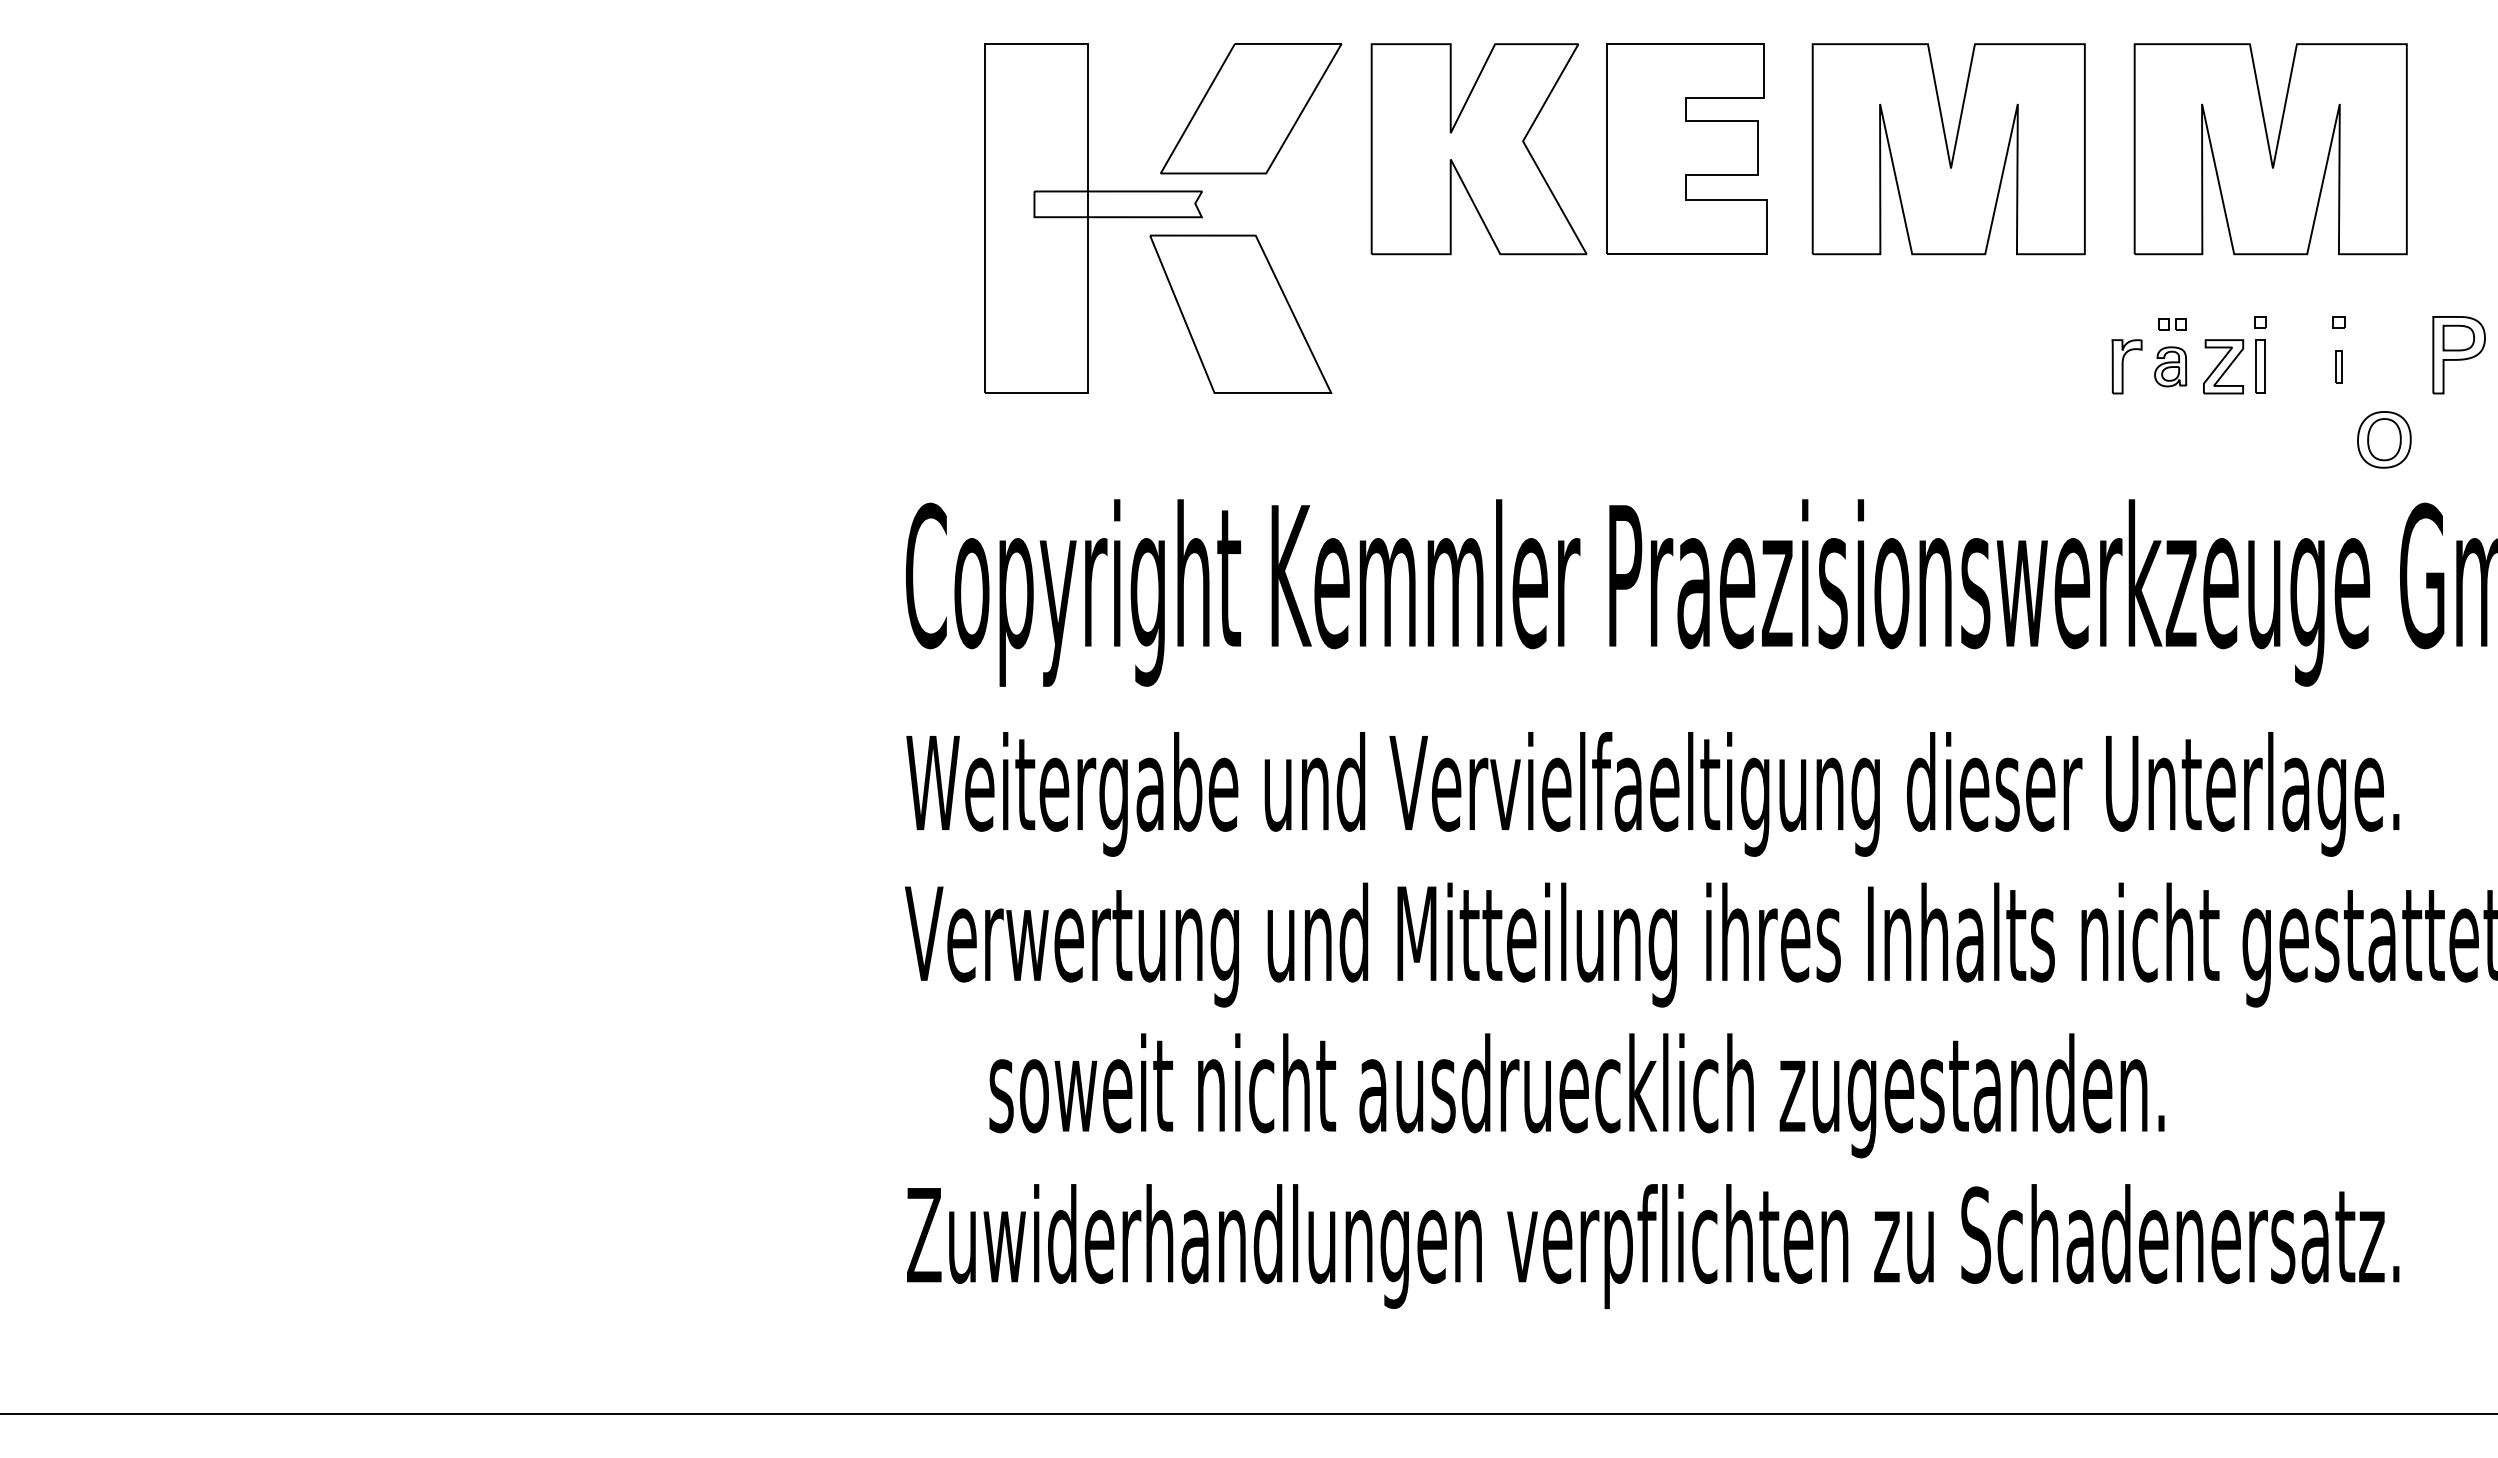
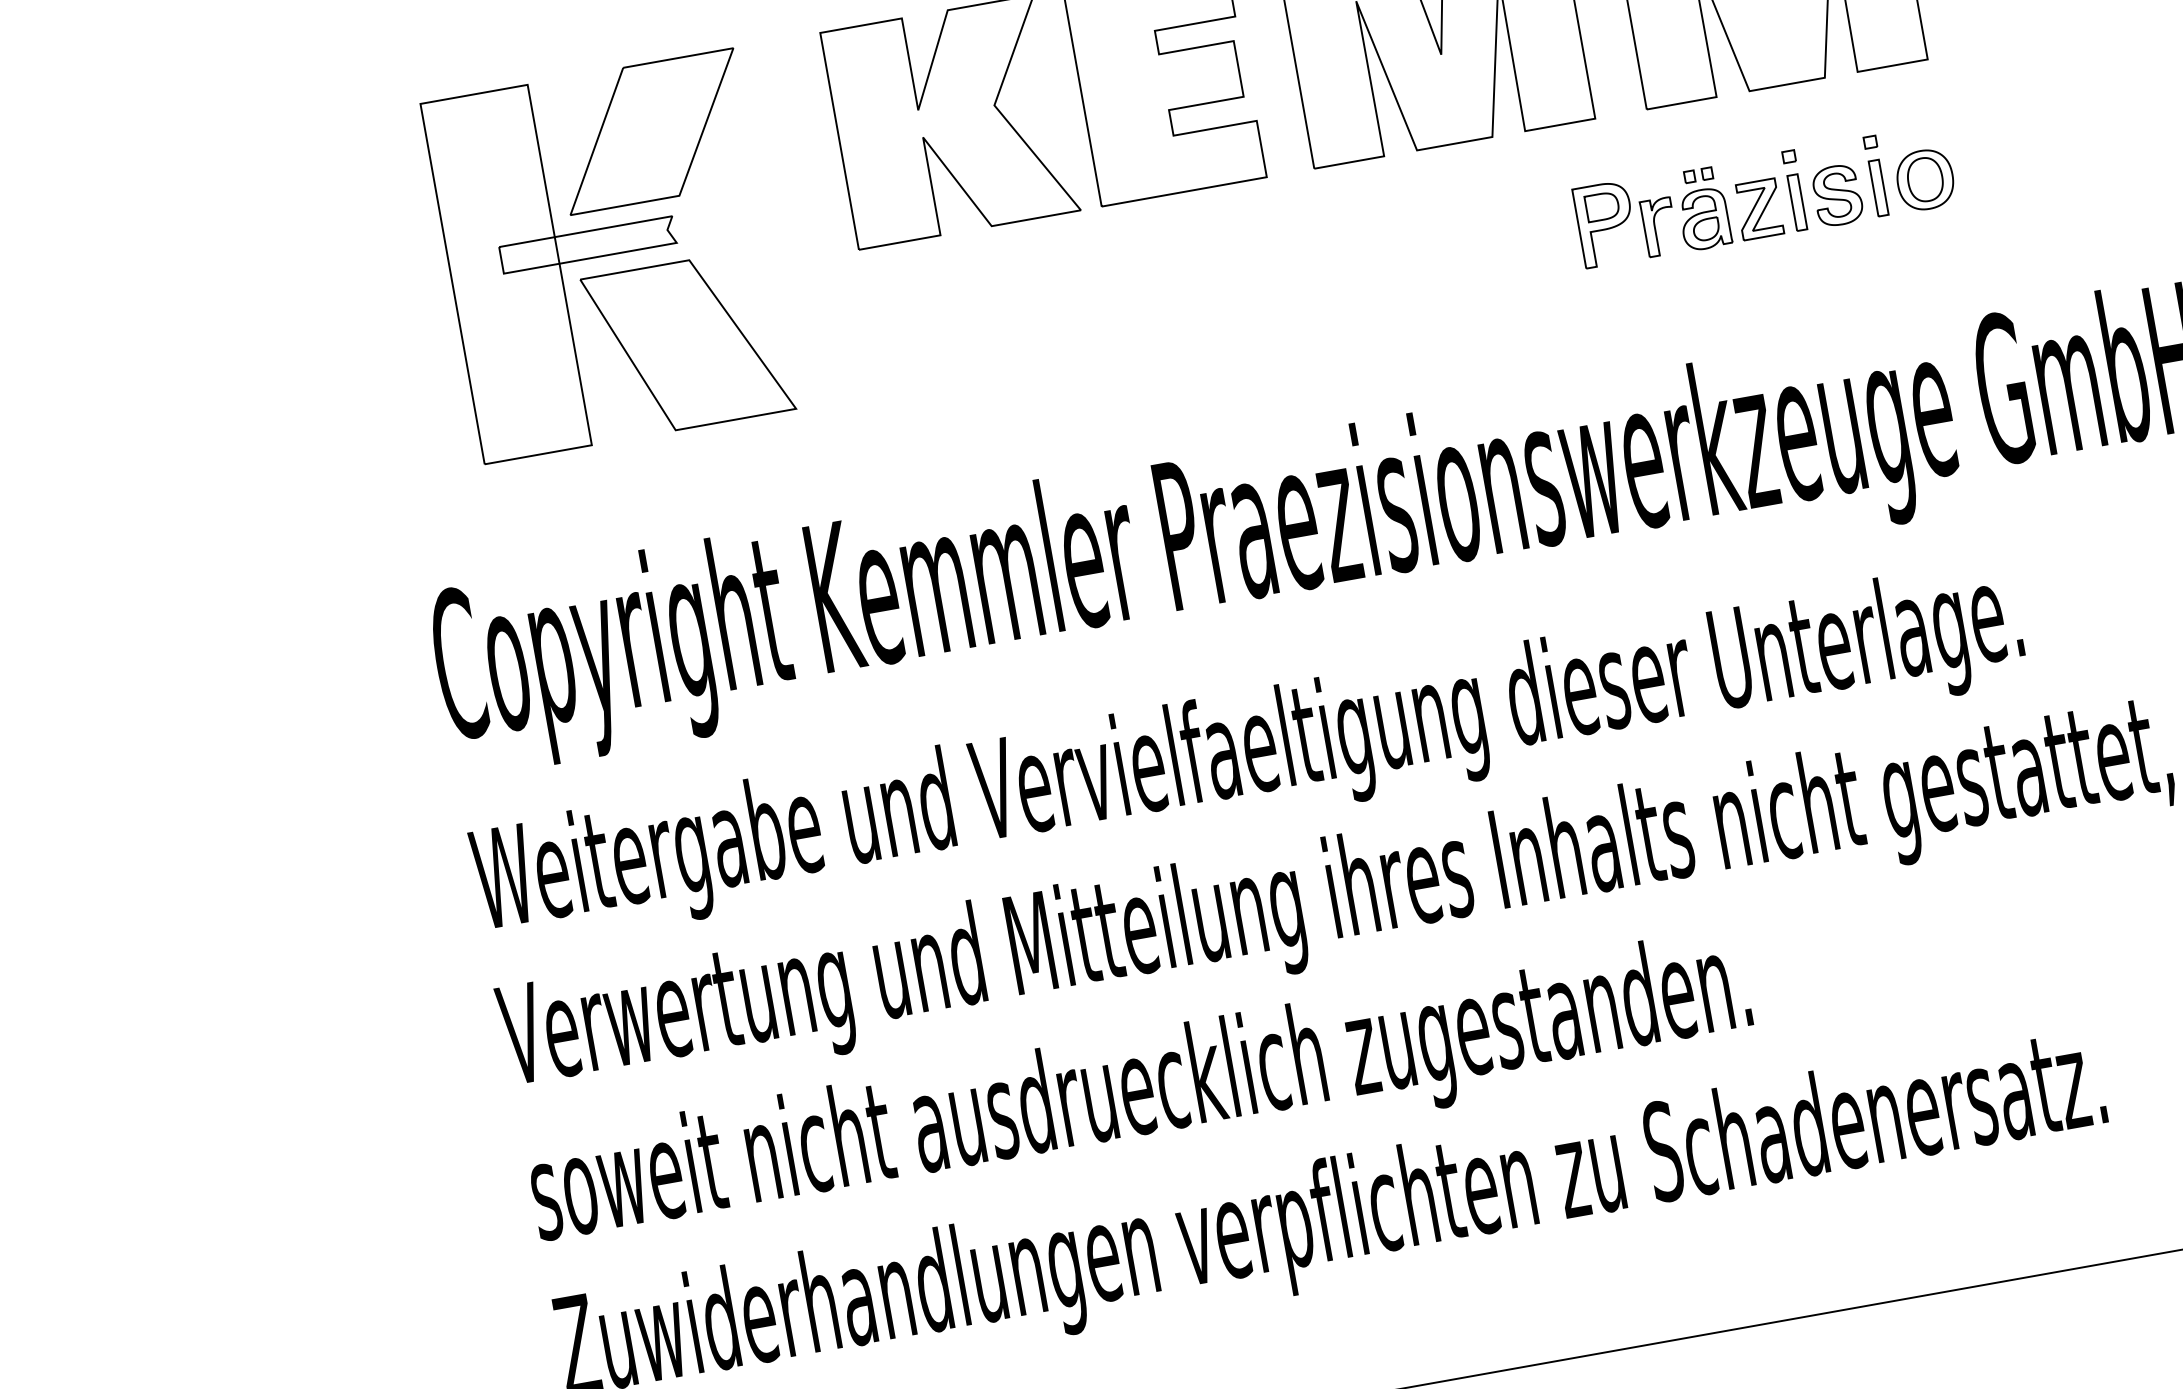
part: (1251, 108) -> (652, 131), moved
part: (1240, 313) -> (687, 343), moved
part: (2458, 355) -> (1605, 224), moved
part: (2170, 366) -> (1704, 218), size x1.43
part: (2299, 366) -> (1837, 195), added
part: (2338, 366) -> (1877, 187), size x1.67
part: (2384, 439) -> (1925, 179), moved
text: (1576, 1095) -> (1140, 1095), moved

